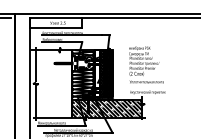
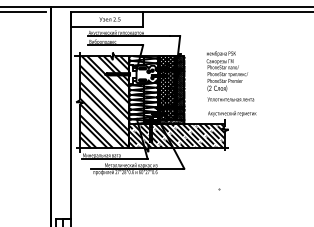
hatch: (97, 73) -> (163, 88), added
hatch: (53, 83) -> (103, 101), added

